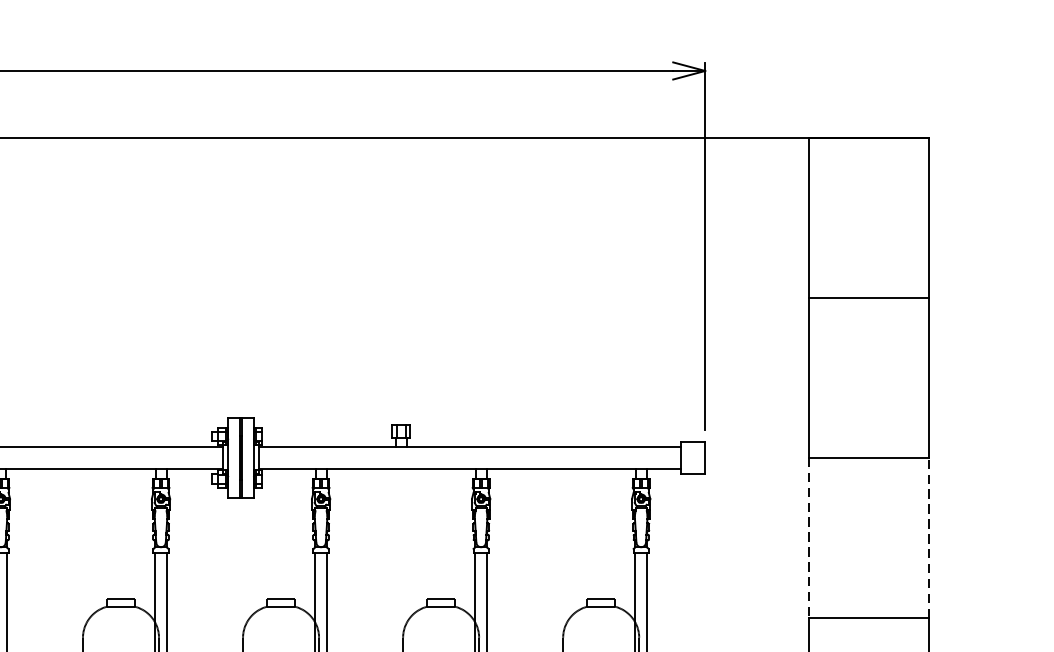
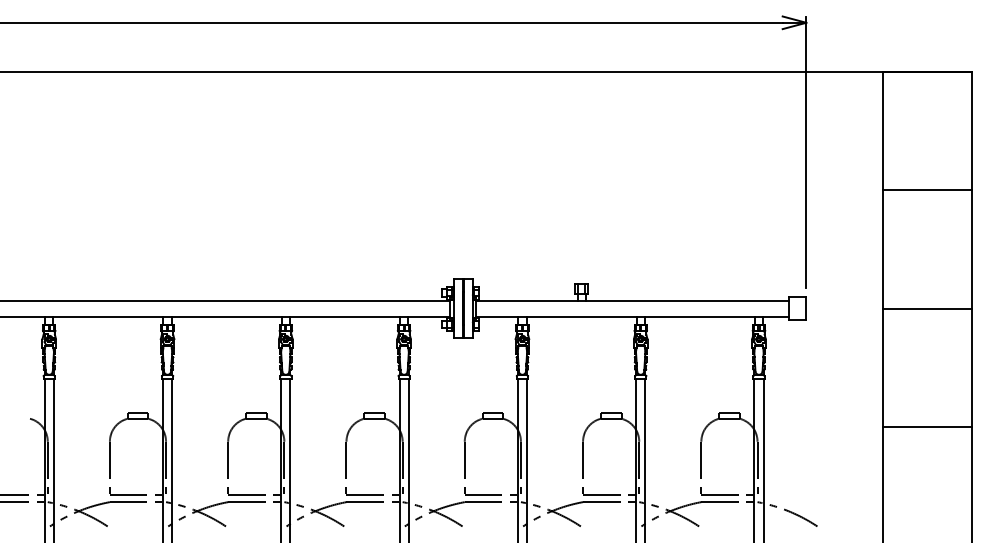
line: (928, 537) -> (971, 367), dashed -> solid
line: (809, 538) -> (883, 368), dashed -> solid

